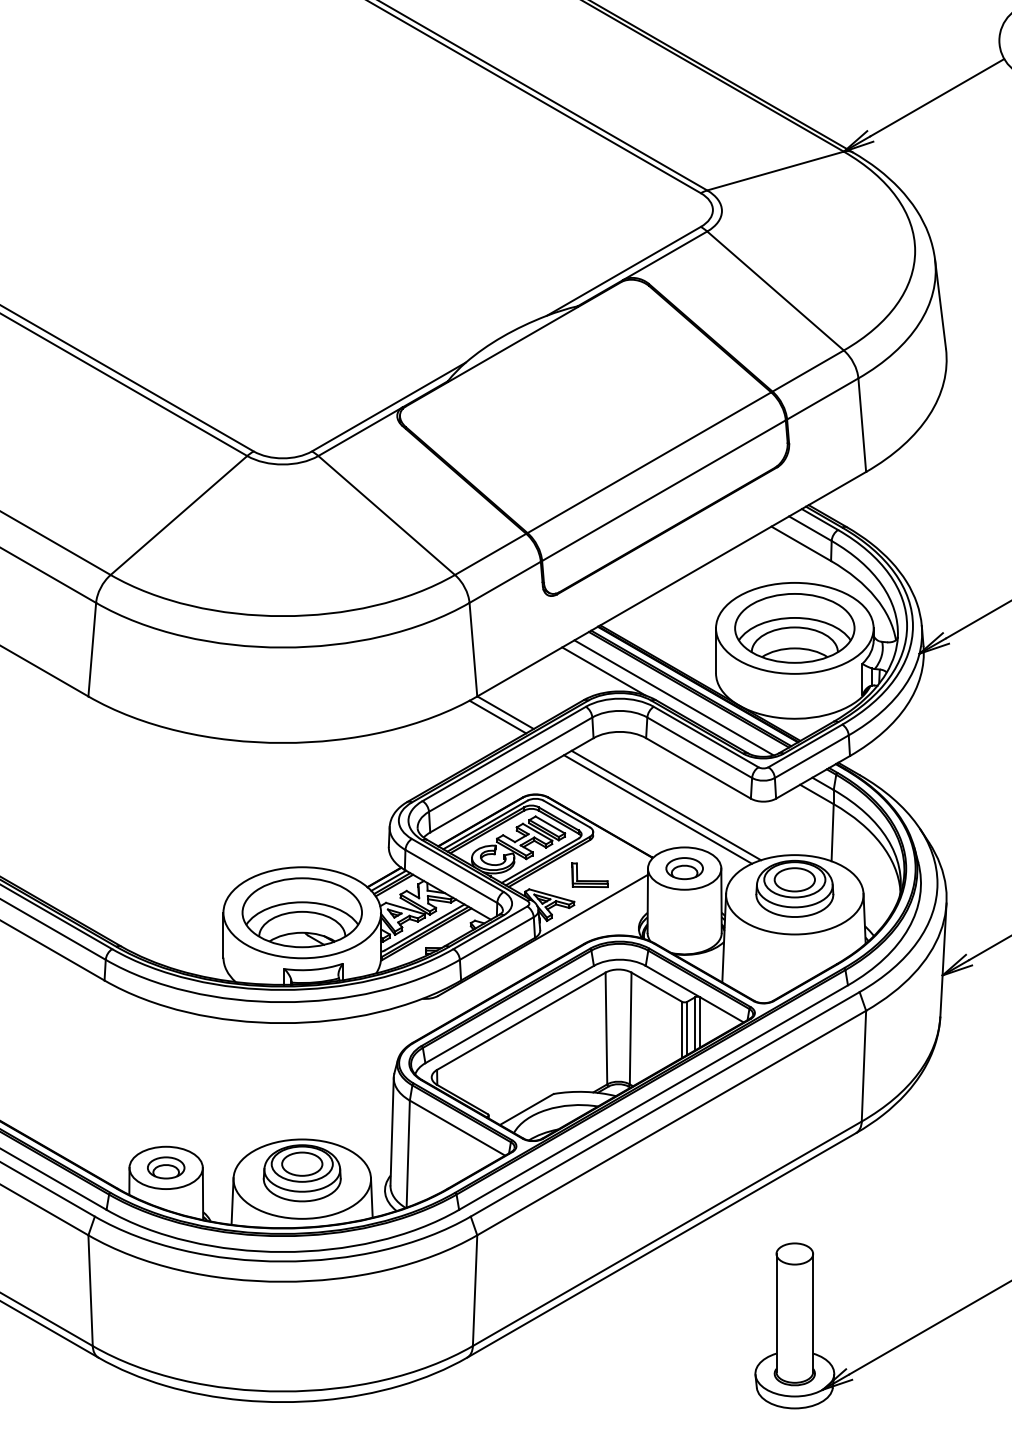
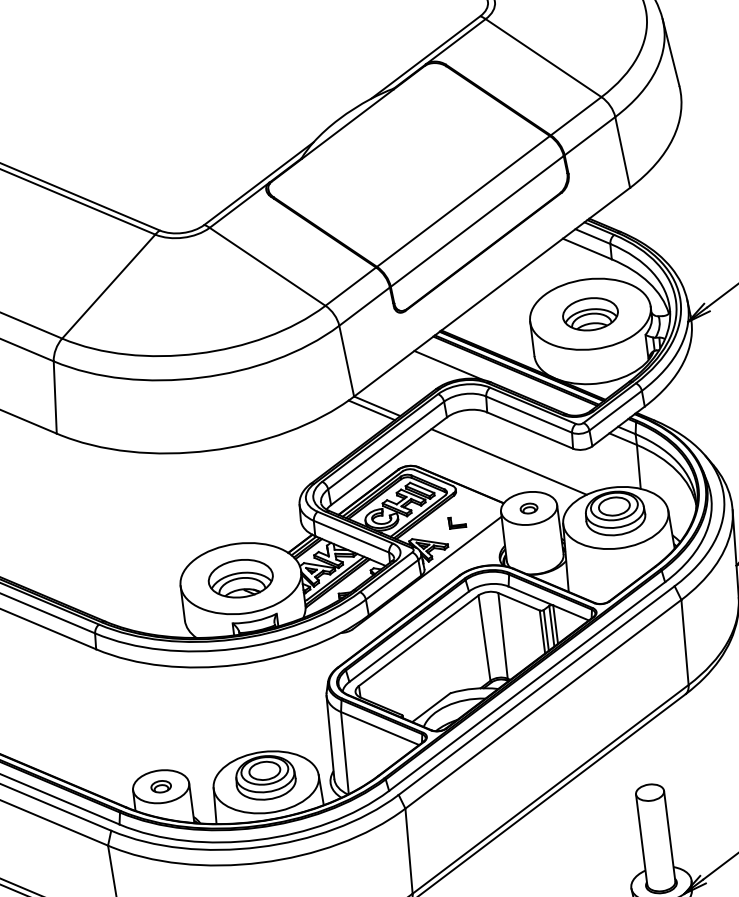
part: (794, 628) -> (590, 314), size x0.6
line: (673, 697) -> (504, 378), removed
line: (658, 809) -> (503, 465), removed
part: (684, 868) -> (528, 508), size x0.6
part: (589, 874) -> (456, 522), size x0.6
part: (301, 912) -> (240, 578), size x0.7
part: (166, 1167) -> (161, 786), size x0.7

